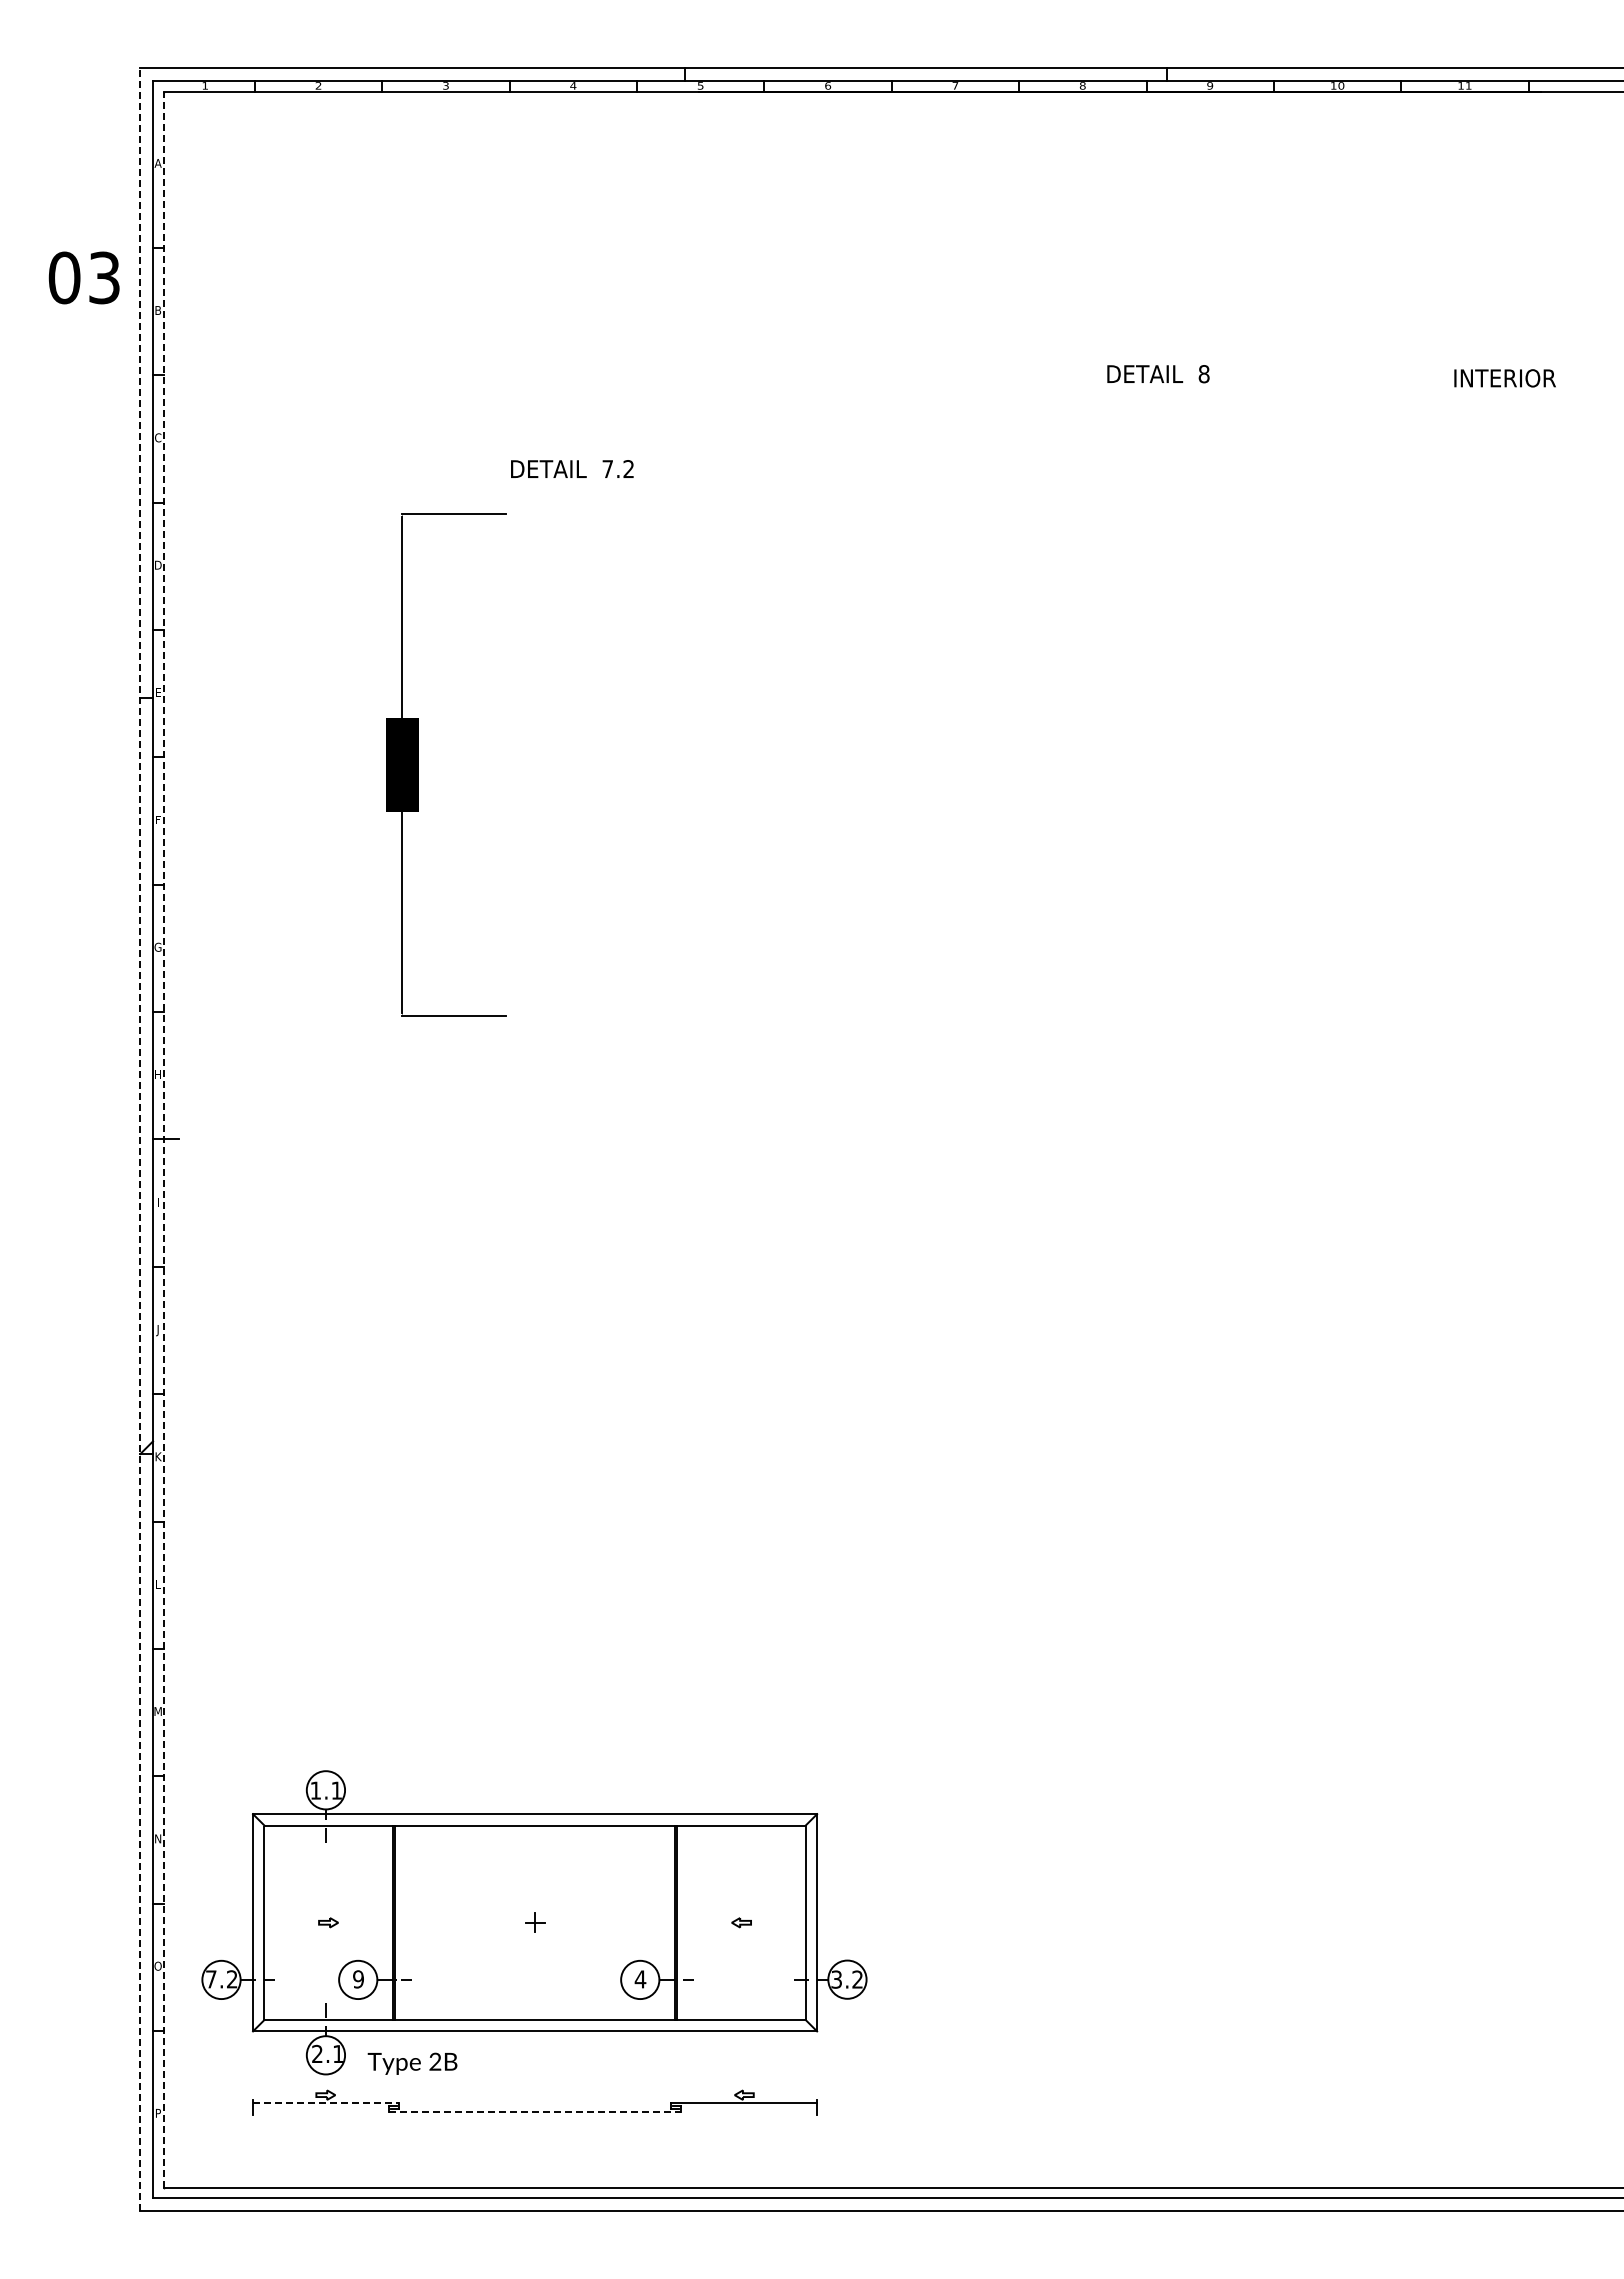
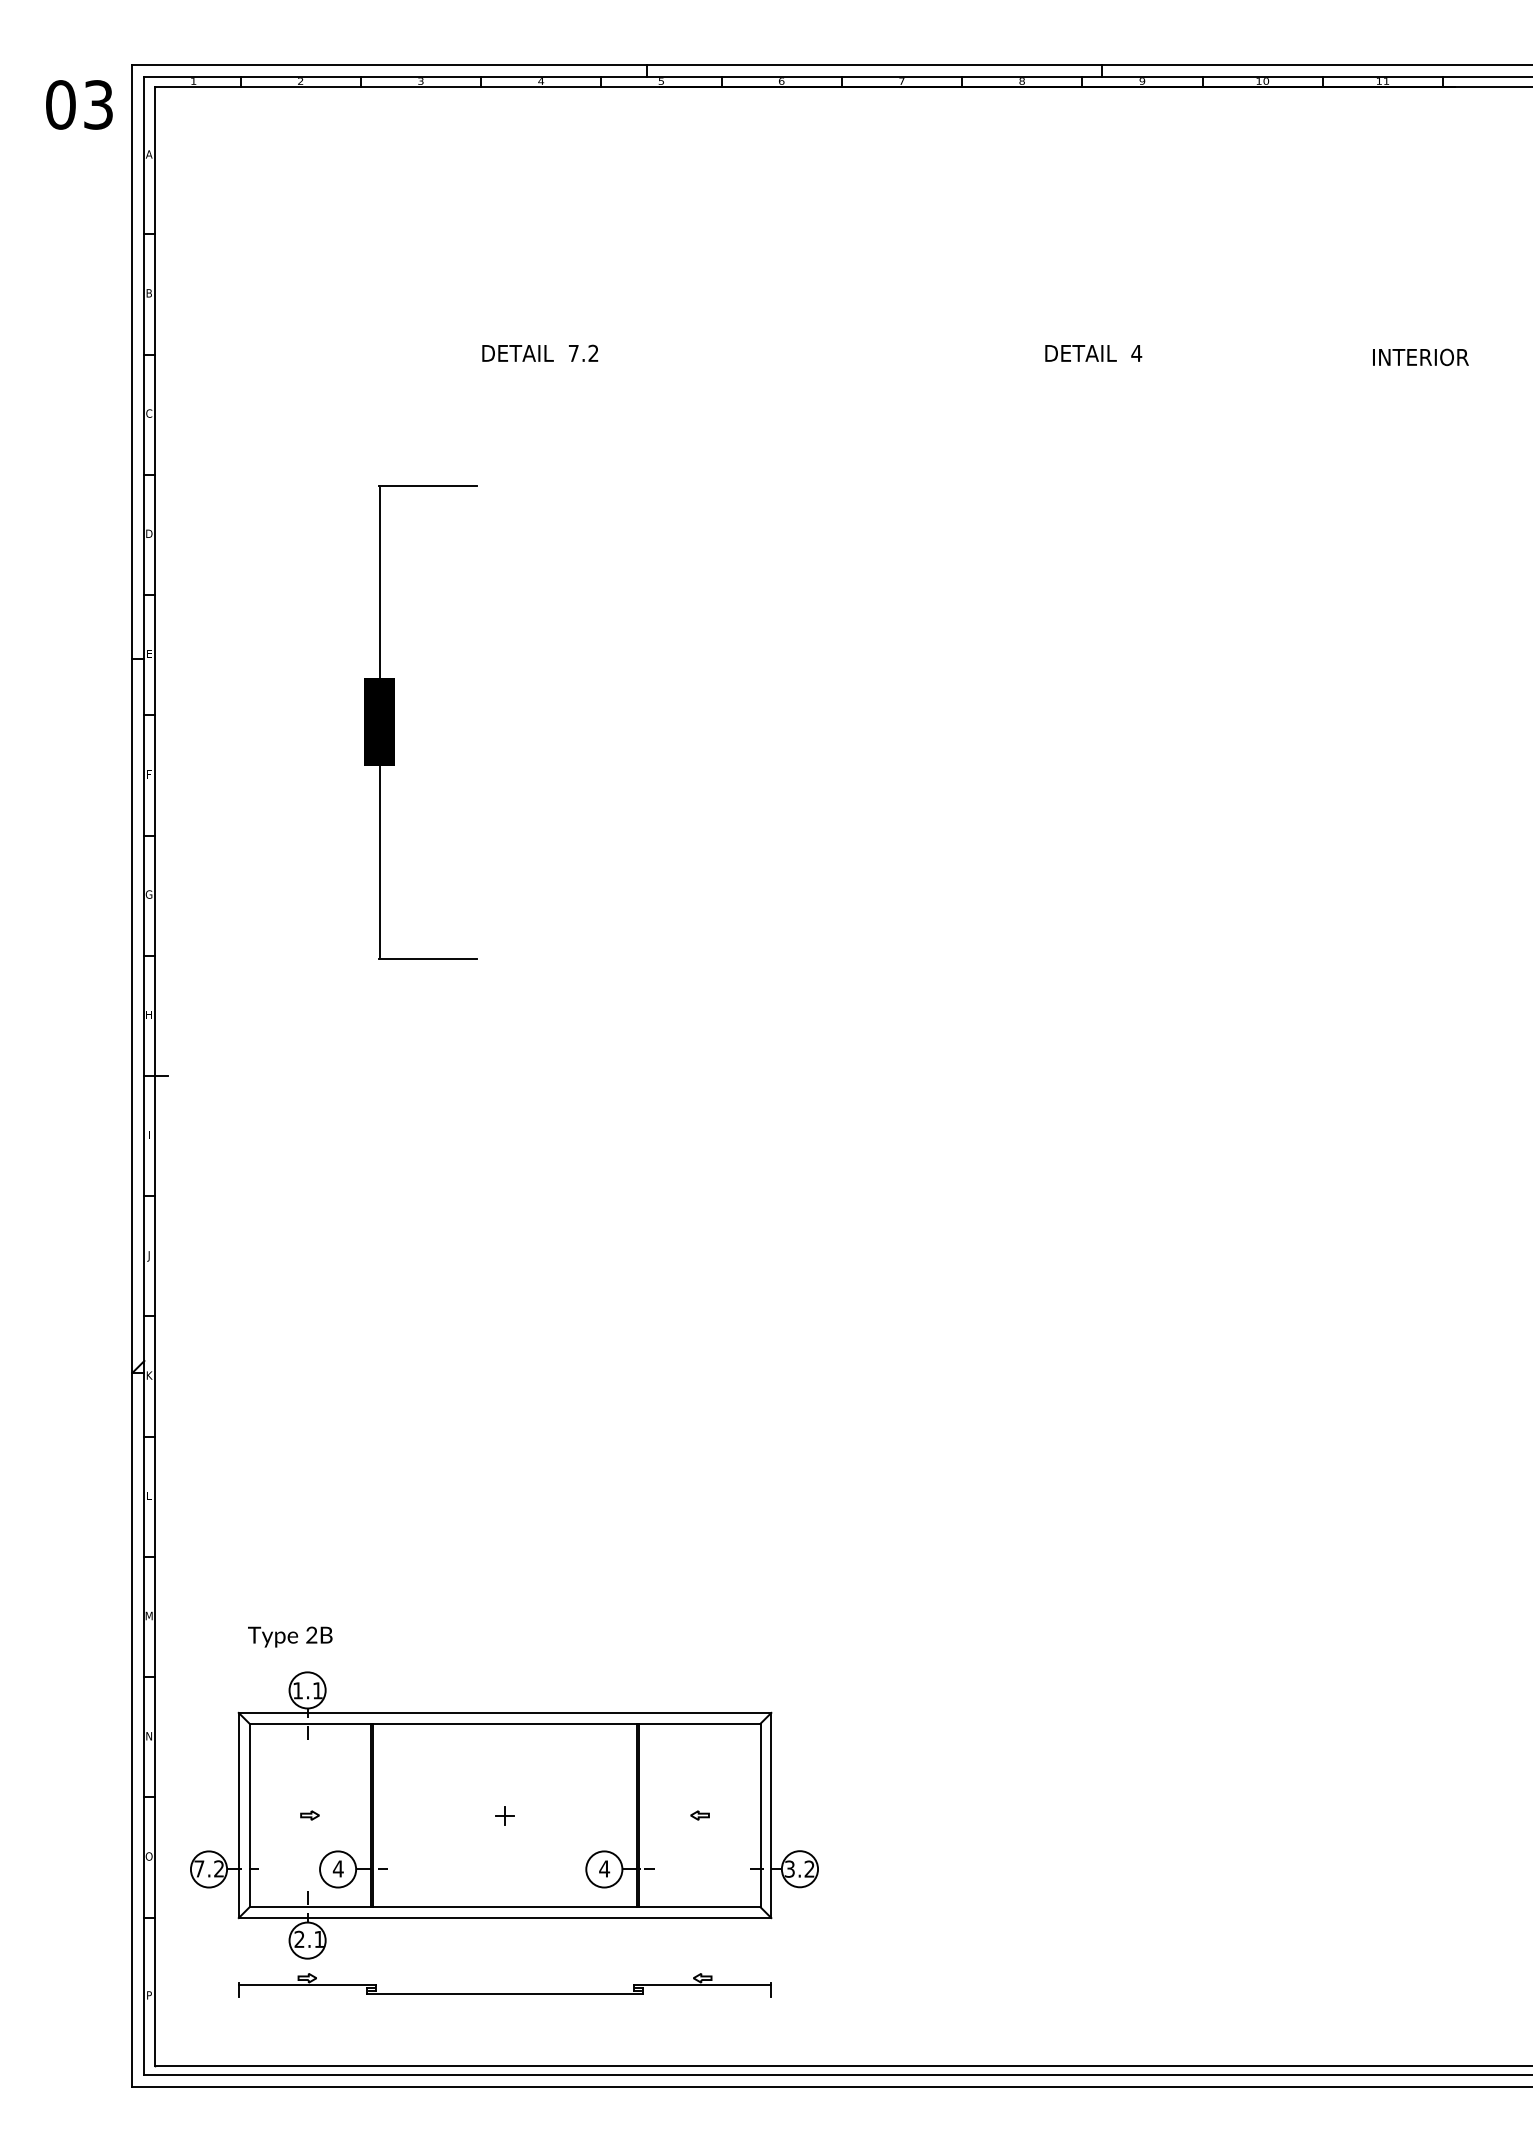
text: (83, 277) -> (78, 104), moved
text: (1203, 374) -> (1136, 353), 8 -> 4
text: (572, 468) -> (540, 352), moved
line: (140, 1139) -> (132, 1076), dashed -> solid
line: (163, 1139) -> (154, 1076), dashed -> solid
text: (358, 1979) -> (338, 1869), 9 -> 4
text: (412, 2063) -> (290, 1636), moved
line: (325, 2102) -> (307, 1985), dashed -> solid
line: (535, 2111) -> (505, 1993), dashed -> solid

